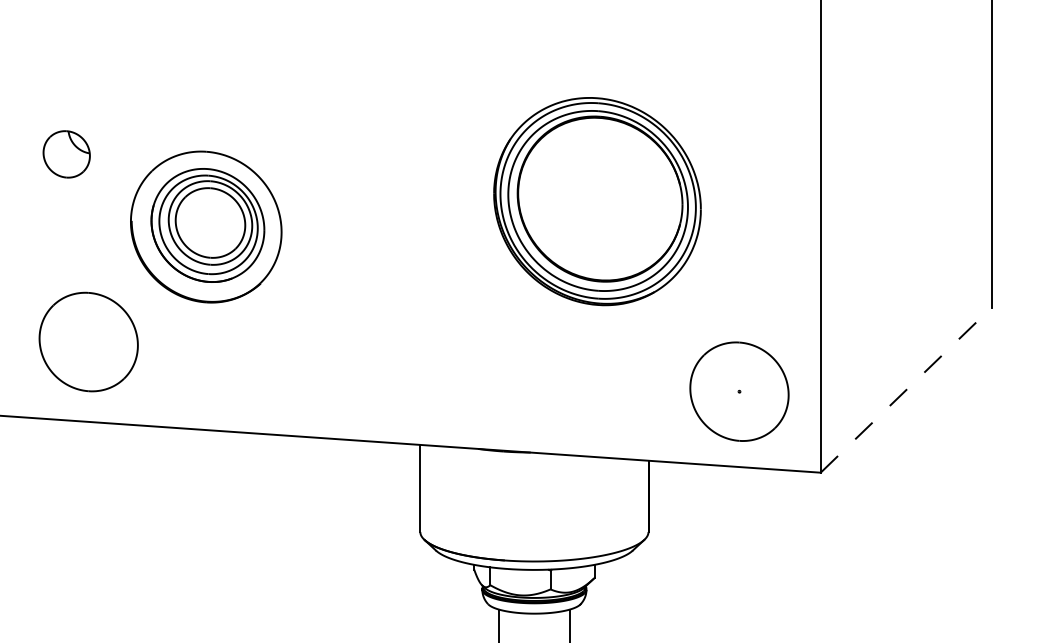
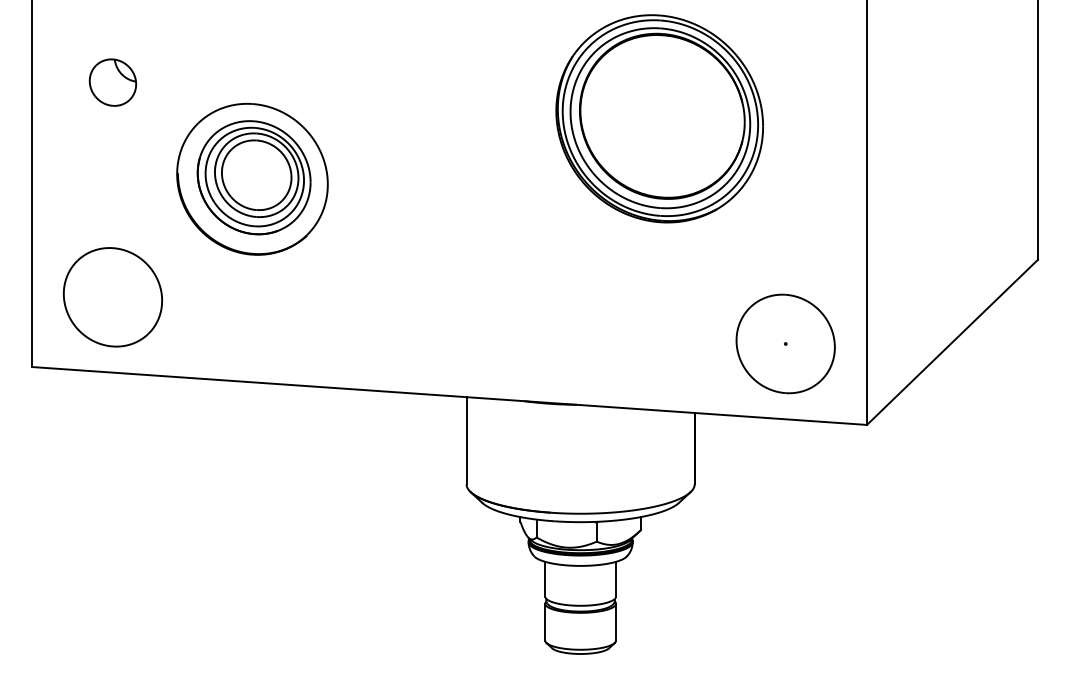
part: (66, 154) -> (112, 82), moved
part: (597, 201) -> (659, 118), moved
part: (88, 342) -> (112, 297), moved
line: (906, 390) -> (952, 342), dashed -> solid

